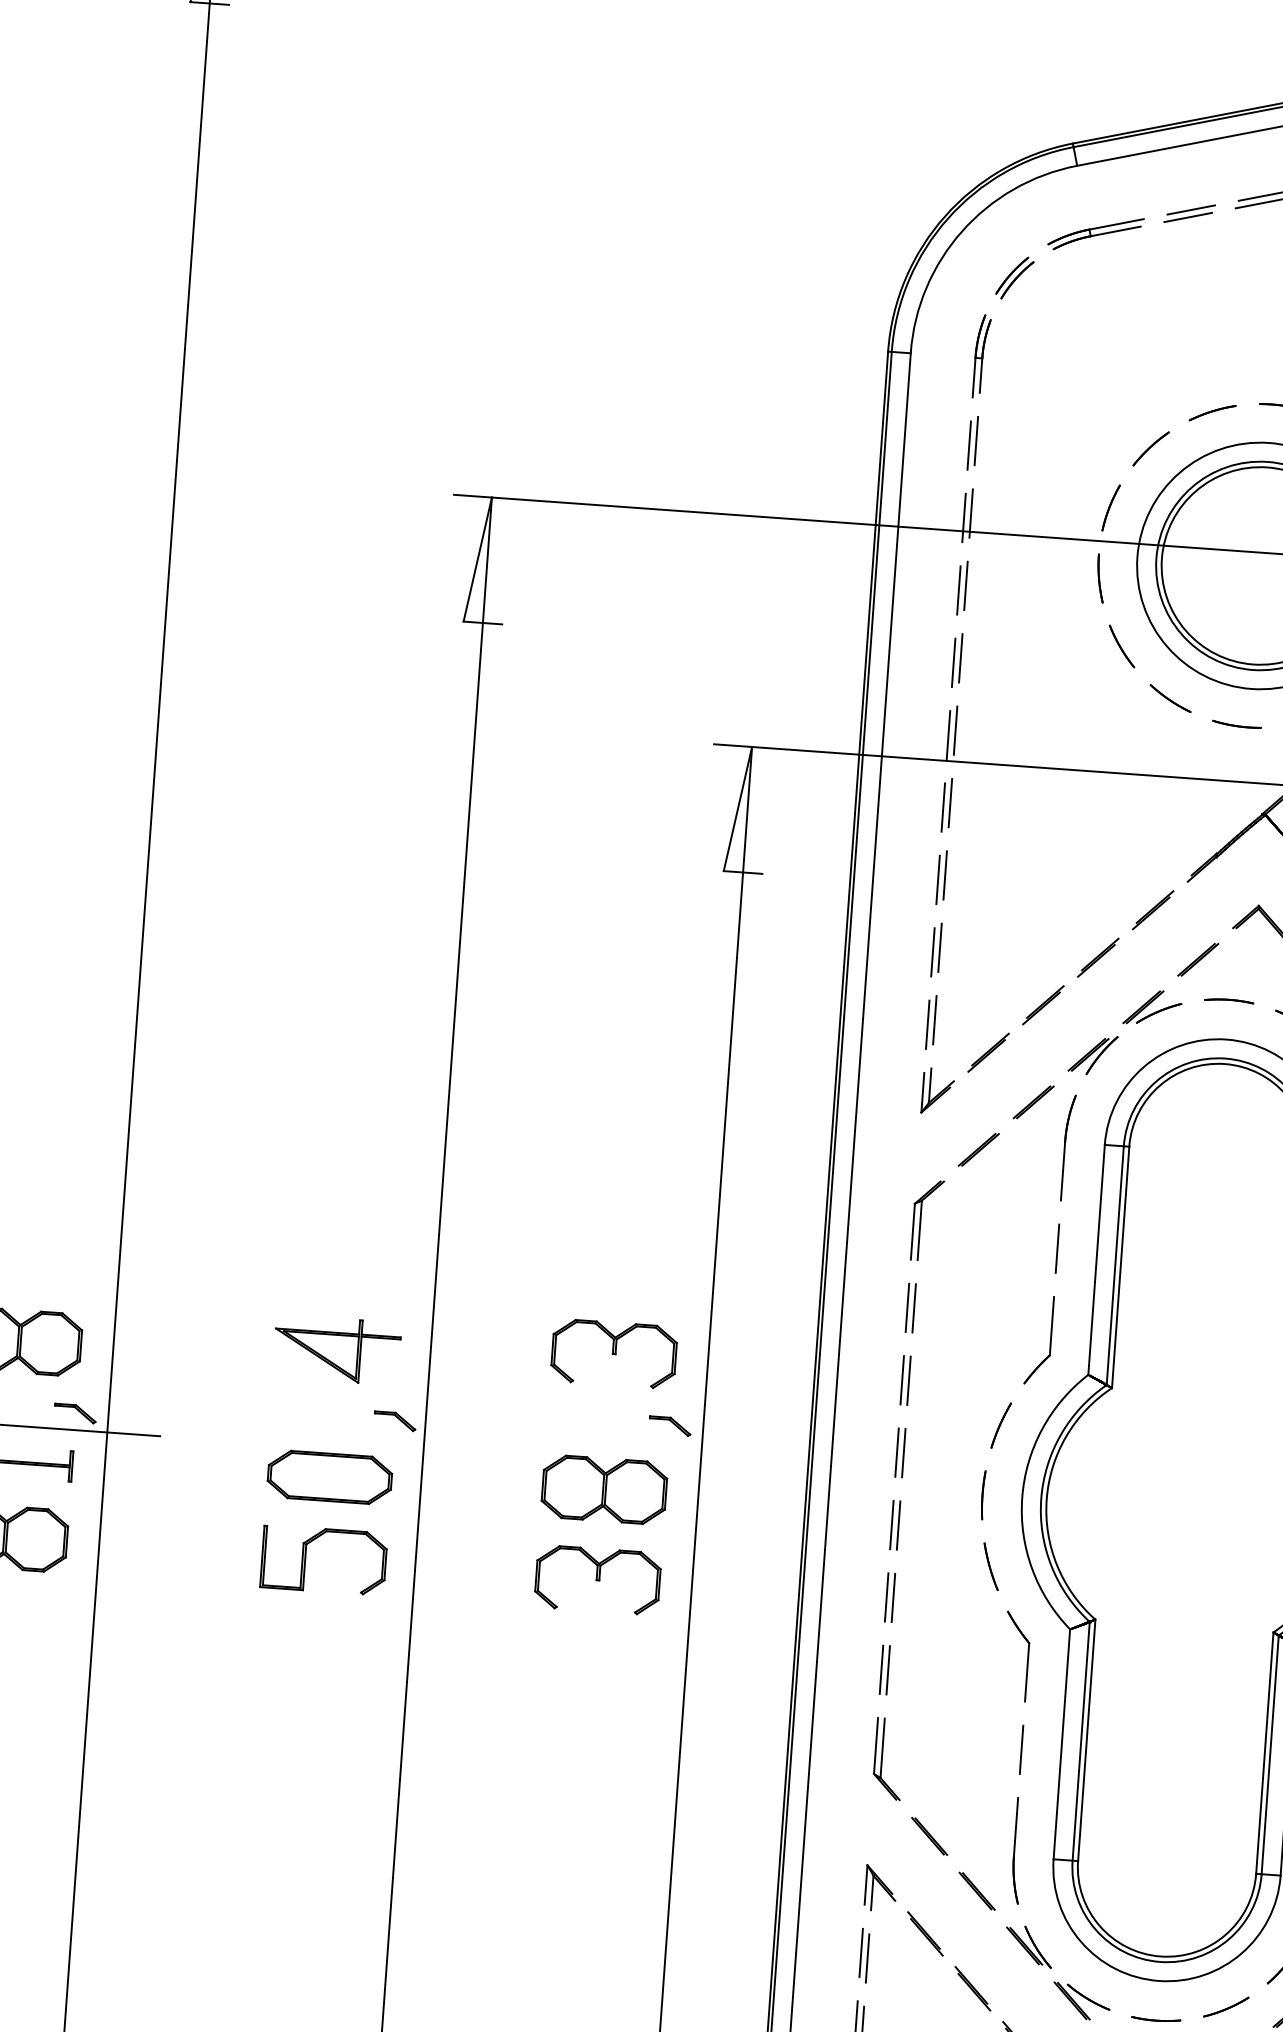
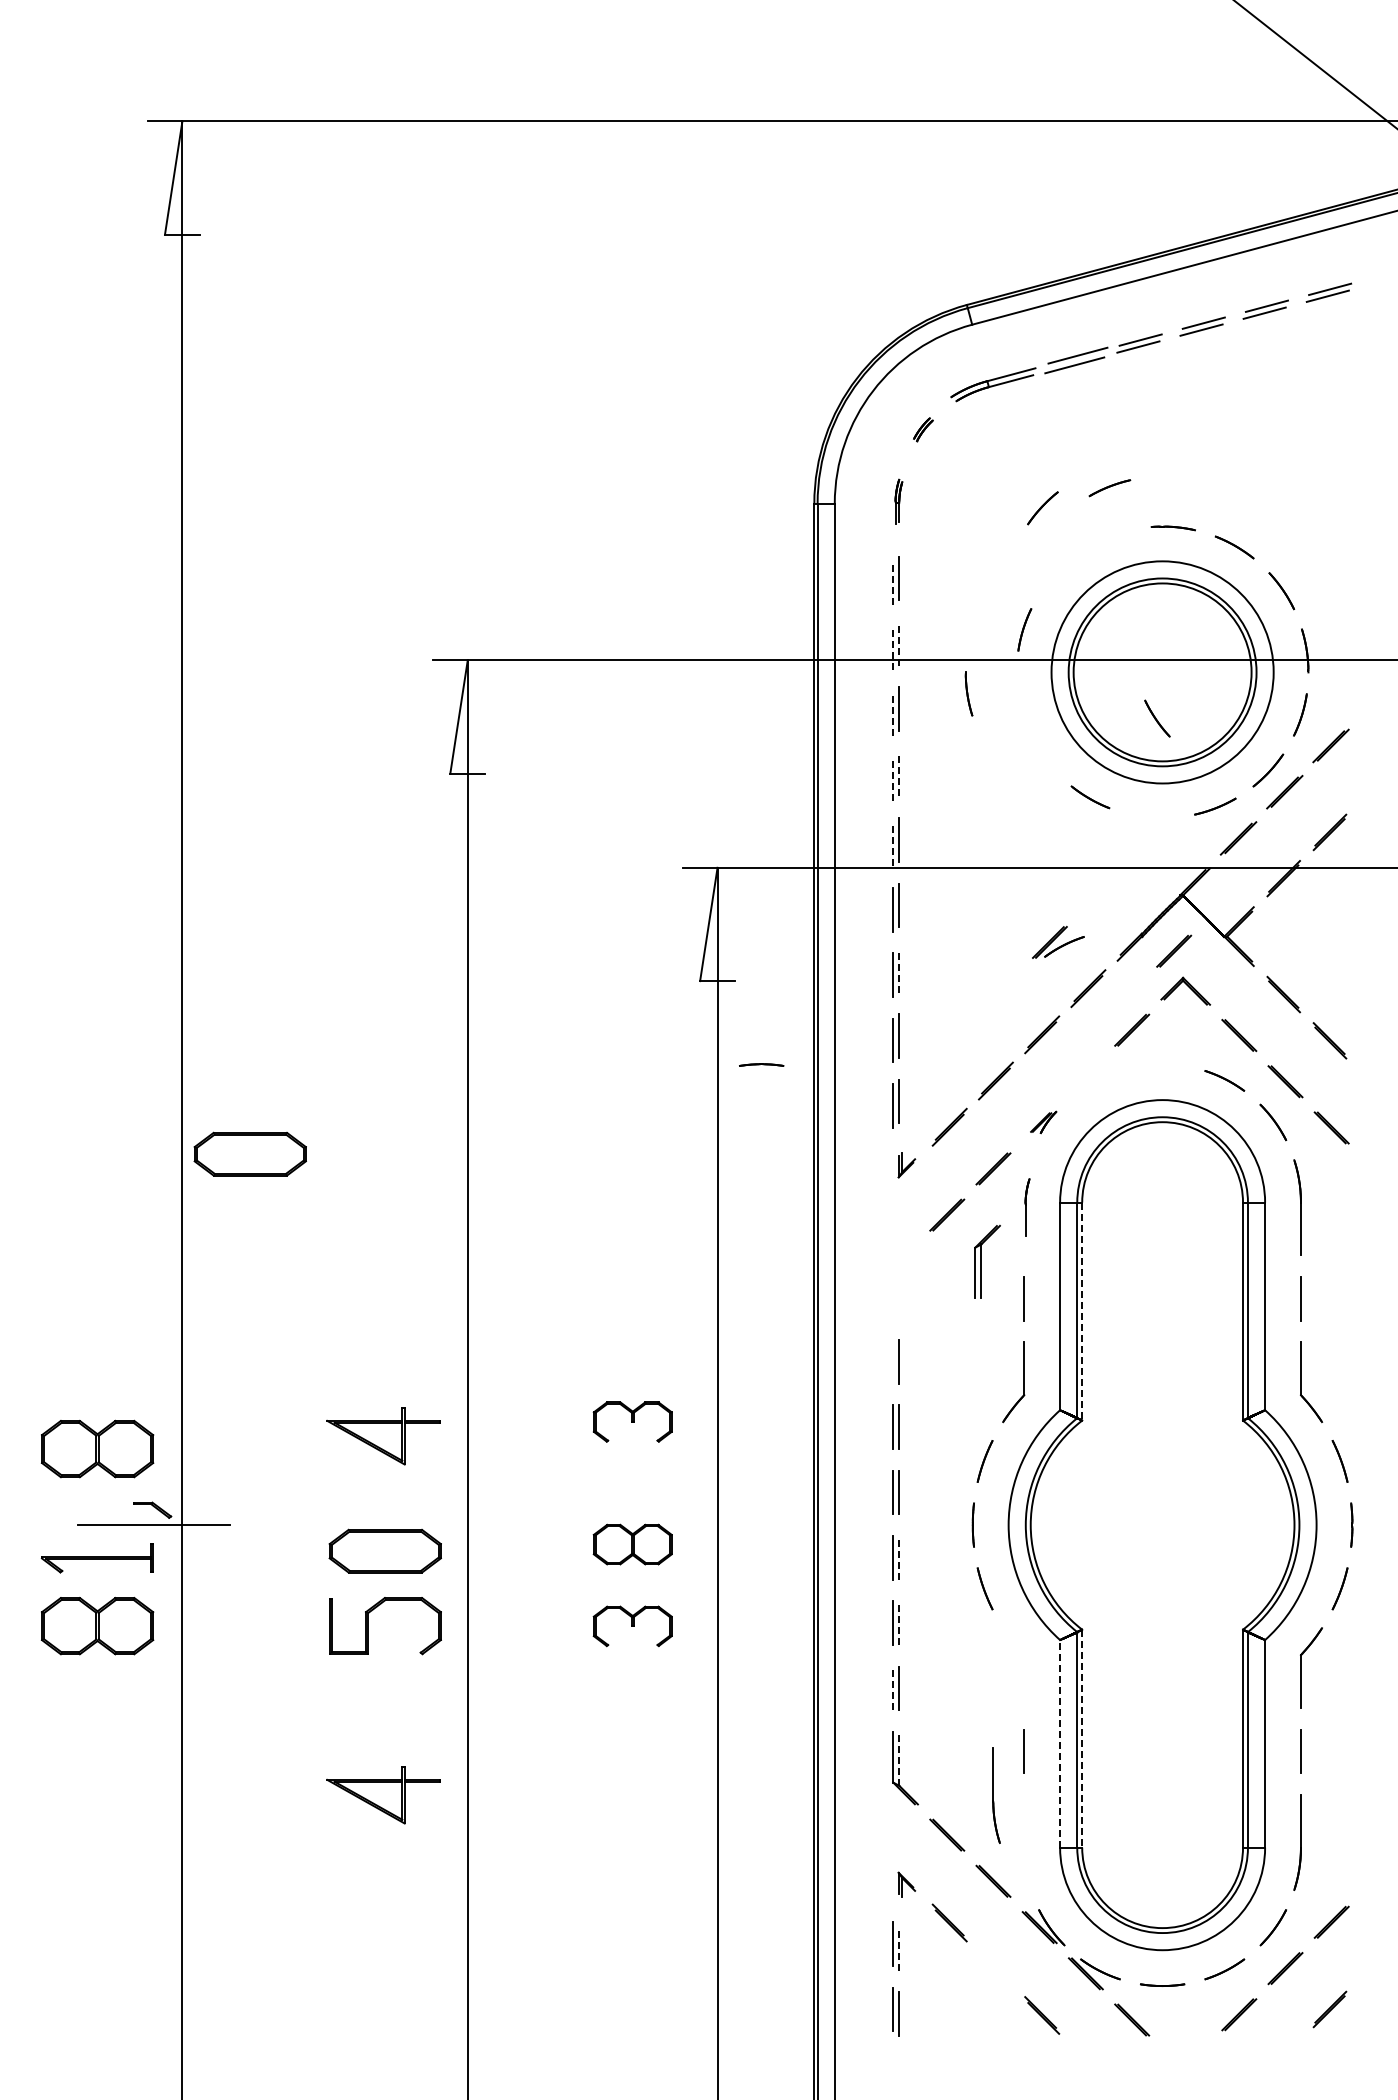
part: (1189, 213) -> (1076, 360), size x1.4
part: (1014, 278) -> (923, 429), size x0.6
part: (981, 355) -> (898, 501), size x0.6
part: (1212, 413) -> (1109, 488), moved
line: (969, 446) -> (893, 583), solid -> dashed
part: (1150, 449) -> (1042, 508), moved
line: (971, 513) -> (899, 643), solid -> dashed
line: (964, 518) -> (893, 648), solid -> dashed
part: (1100, 577) -> (968, 693), moved
line: (959, 590) -> (893, 713), solid -> dashed
part: (1122, 646) -> (1157, 718), moved
line: (960, 658) -> (899, 774), solid -> dashed
line: (953, 663) -> (893, 779), solid -> dashed
part: (1236, 724) -> (1151, 816), removed
line: (948, 735) -> (893, 844), solid -> dashed
line: (1251, 874) -> (1174, 950), added
line: (945, 875) -> (899, 970), solid -> dashed
line: (1229, 1000) -> (761, 1064), moved
part: (1153, 1006) -> (1058, 941), moved
part: (211, 1026) -> (249, 1153), added
part: (1092, 1054) -> (1043, 1122), size x0.6
part: (937, 1091) -> (906, 1165), size x0.6
part: (1068, 1147) -> (1027, 1207), size x0.6
part: (927, 1220) -> (987, 1261), moved
line: (1120, 1268) -> (1082, 1312), solid -> dashed
line: (907, 1307) -> (893, 1361), removed
part: (613, 1353) -> (632, 1421), size x0.7
part: (395, 1421) -> (440, 1496), removed
part: (670, 1425) -> (687, 1482), removed
part: (604, 1489) -> (632, 1544), size x0.7
line: (898, 1525) -> (899, 1557), solid -> dashed
part: (597, 1580) -> (632, 1626), size x0.7
line: (893, 1598) -> (899, 1623), solid -> dashed
part: (1027, 1656) -> (1023, 1667), removed
line: (881, 1669) -> (893, 1688), solid -> dashed
line: (1087, 1741) -> (1082, 1739), solid -> dashed
line: (1062, 1743) -> (1060, 1743), solid -> dashed
part: (308, 1747) -> (383, 1795), added
line: (882, 1747) -> (899, 1758), solid -> dashed
part: (1017, 1850) -> (996, 1795), moved
part: (880, 1887) -> (906, 1884), size x0.6
line: (867, 1958) -> (899, 1948), solid -> dashed
part: (972, 1987) -> (995, 1968), removed

